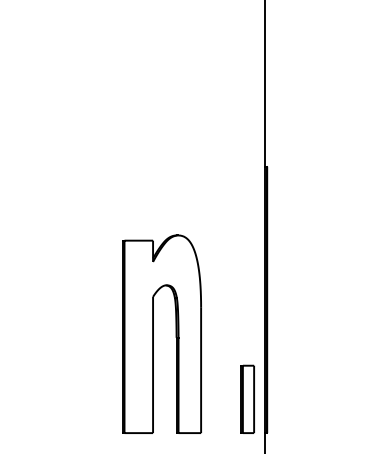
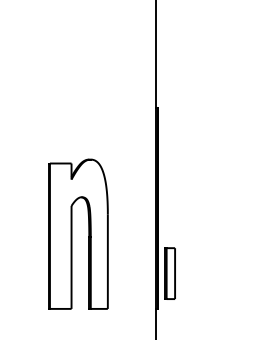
part: (247, 398) -> (170, 272), moved

